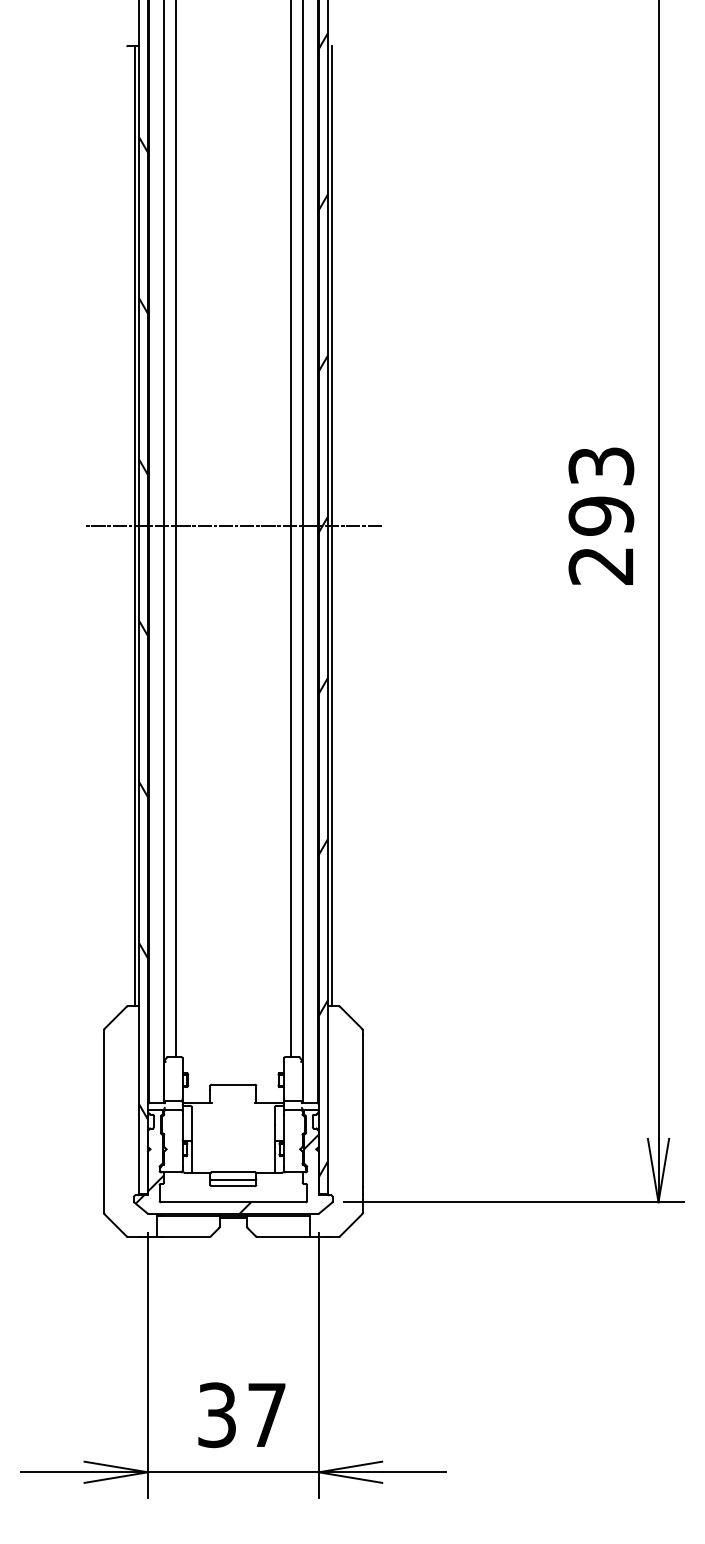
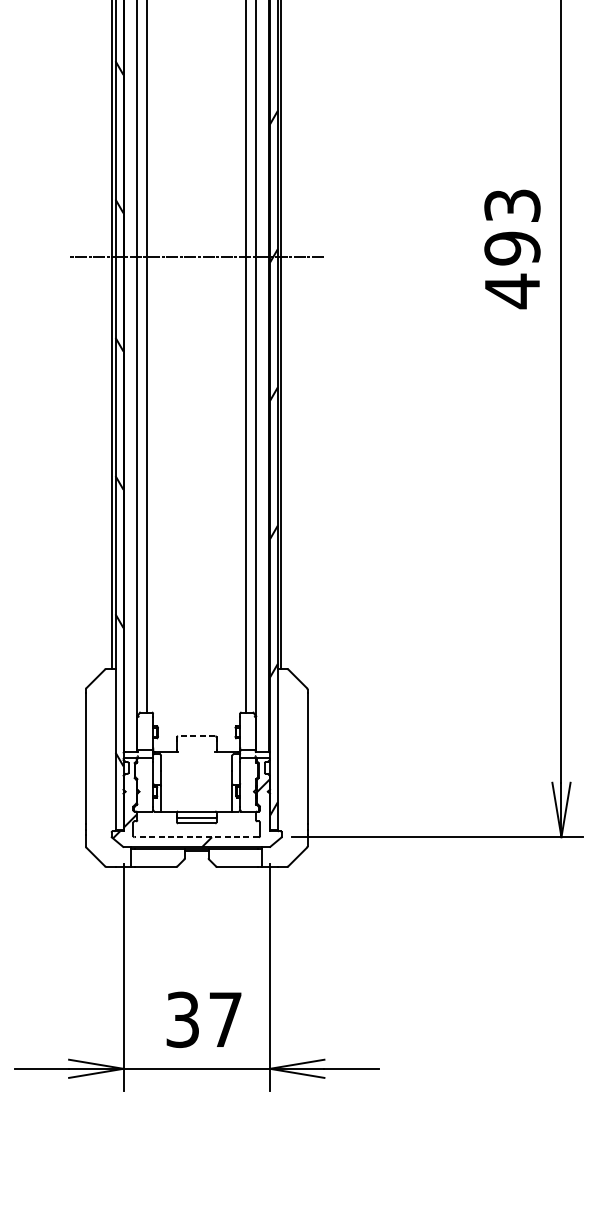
text: (600, 565) -> (511, 290), 293 -> 493
line: (233, 1084) -> (196, 736), solid -> dashed
line: (232, 1202) -> (195, 837), solid -> dashed

